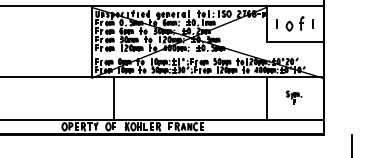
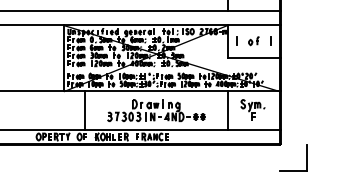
part: (294, 24) -> (253, 41), size x0.62
part: (293, 97) -> (252, 109), size x1.67
part: (190, 98) -> (156, 110), added

